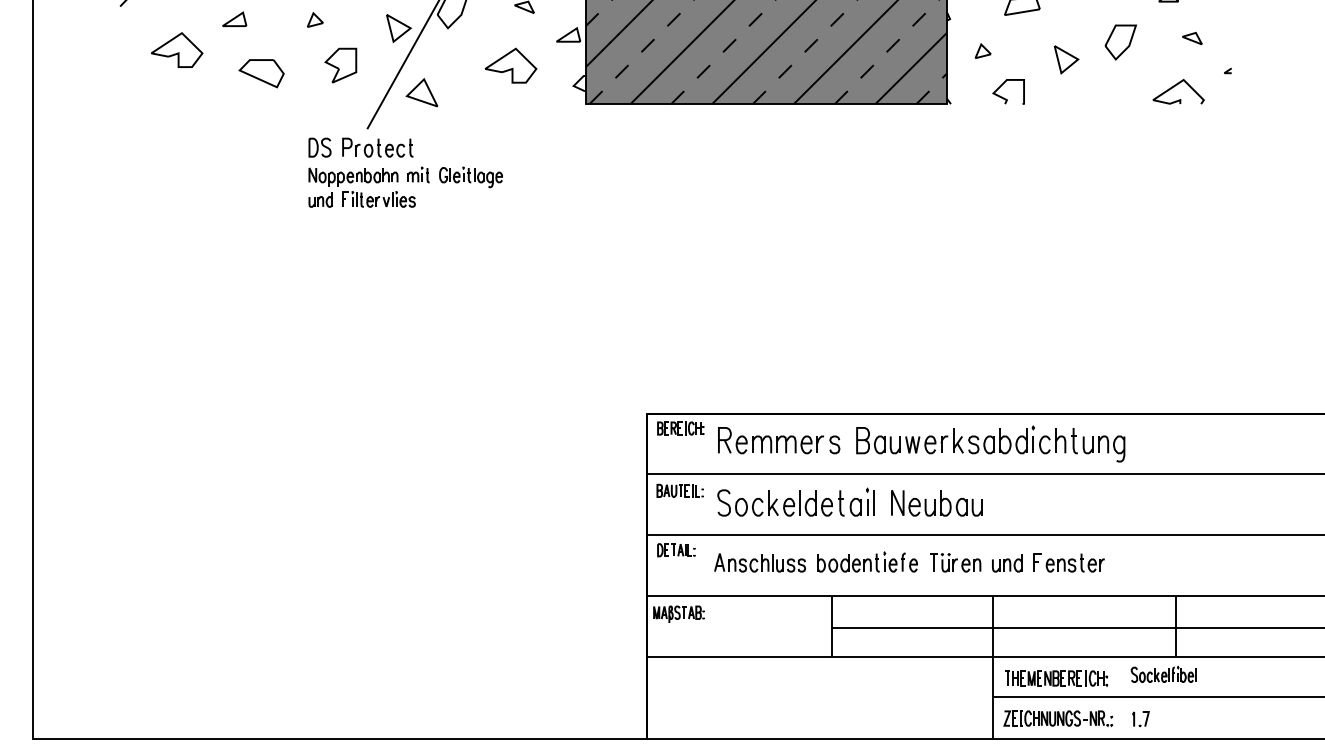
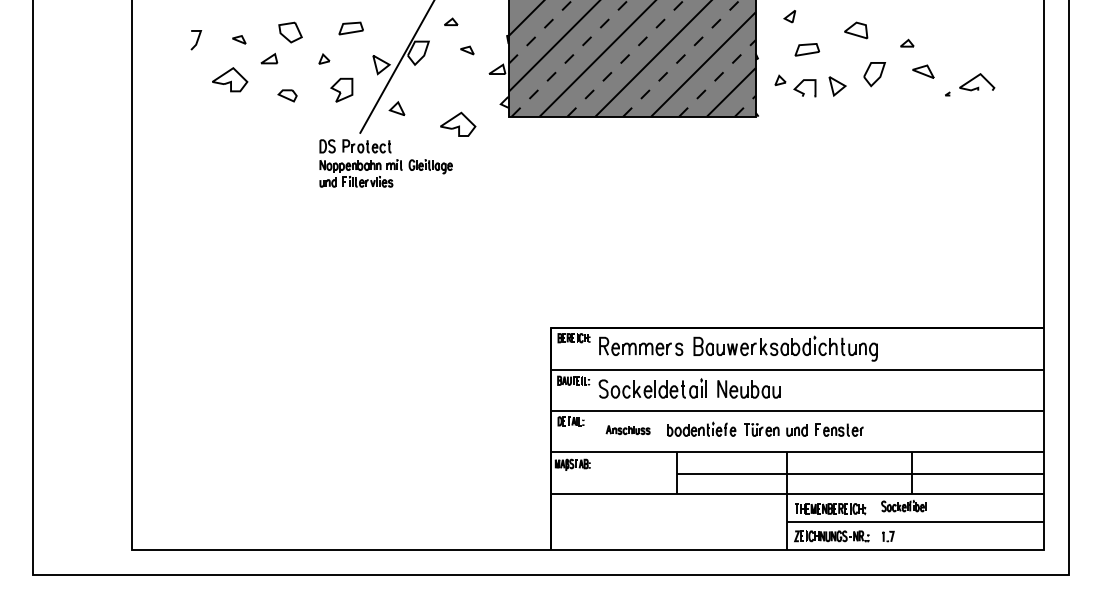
part: (1192, 38) -> (923, 71), size x1.6
part: (511, 64) -> (458, 123), moved
part: (261, 73) -> (287, 95), size x0.6
part: (420, 92) -> (396, 108), size x0.7
curve: (1006, 98) -> (803, 92), moved
curve: (1180, 98) -> (978, 86), moved
part: (759, 562) -> (627, 429), size x0.7

